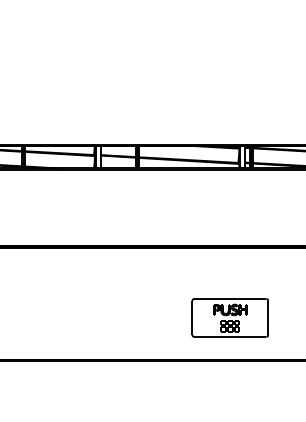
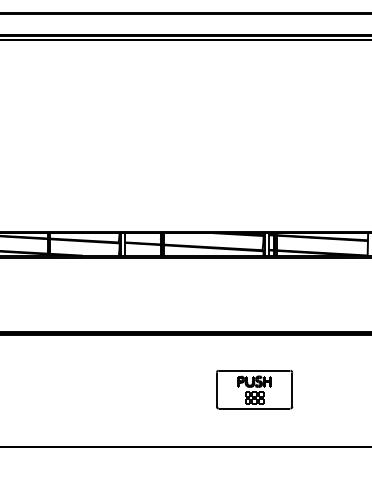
part: (230, 317) -> (254, 389), moved

